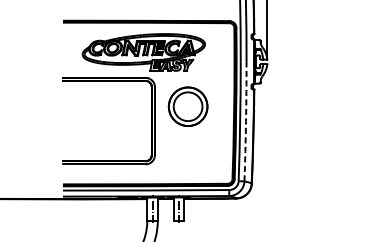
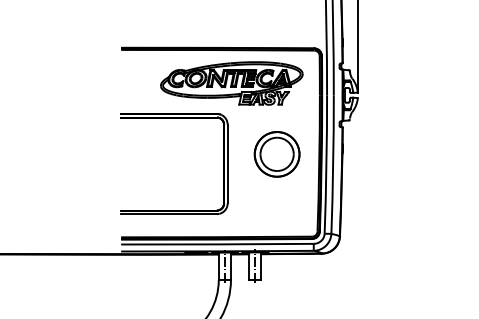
part: (143, 52) -> (231, 83), moved
part: (187, 106) -> (276, 154), moved
arc: (246, 121) -> (333, 164), dashed -> solid

